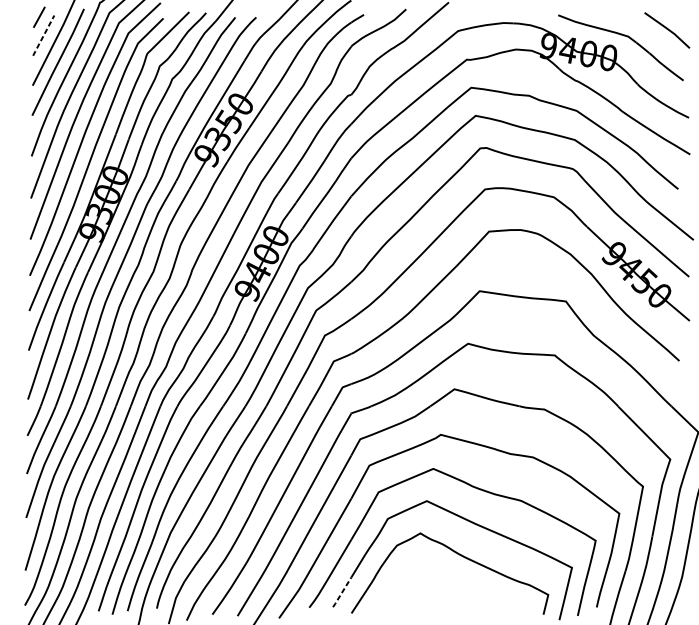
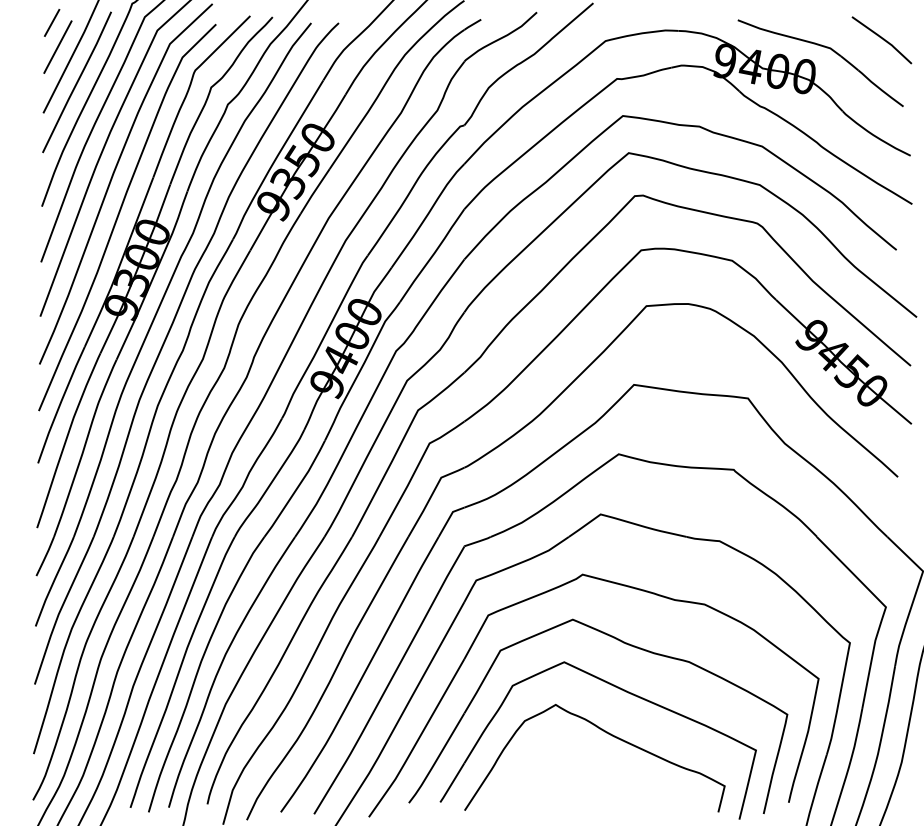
line: (43, 35) -> (57, 47), dashed -> solid
line: (342, 592) -> (452, 783), dashed -> solid

